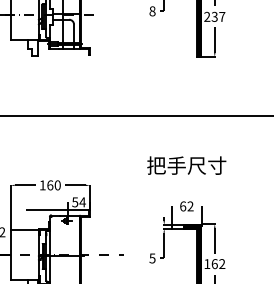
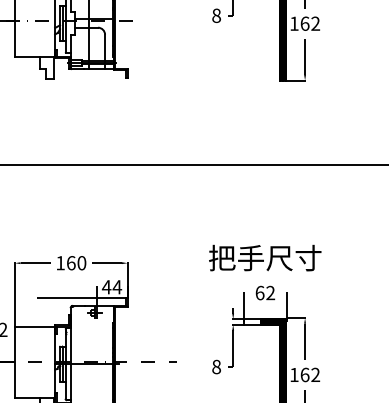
text: (215, 16) -> (305, 23), 237 -> 162
text: (186, 165) -> (265, 257), moved
text: (75, 202) -> (106, 287), 54 -> 44
text: (152, 258) -> (216, 366), 5 -> 8

